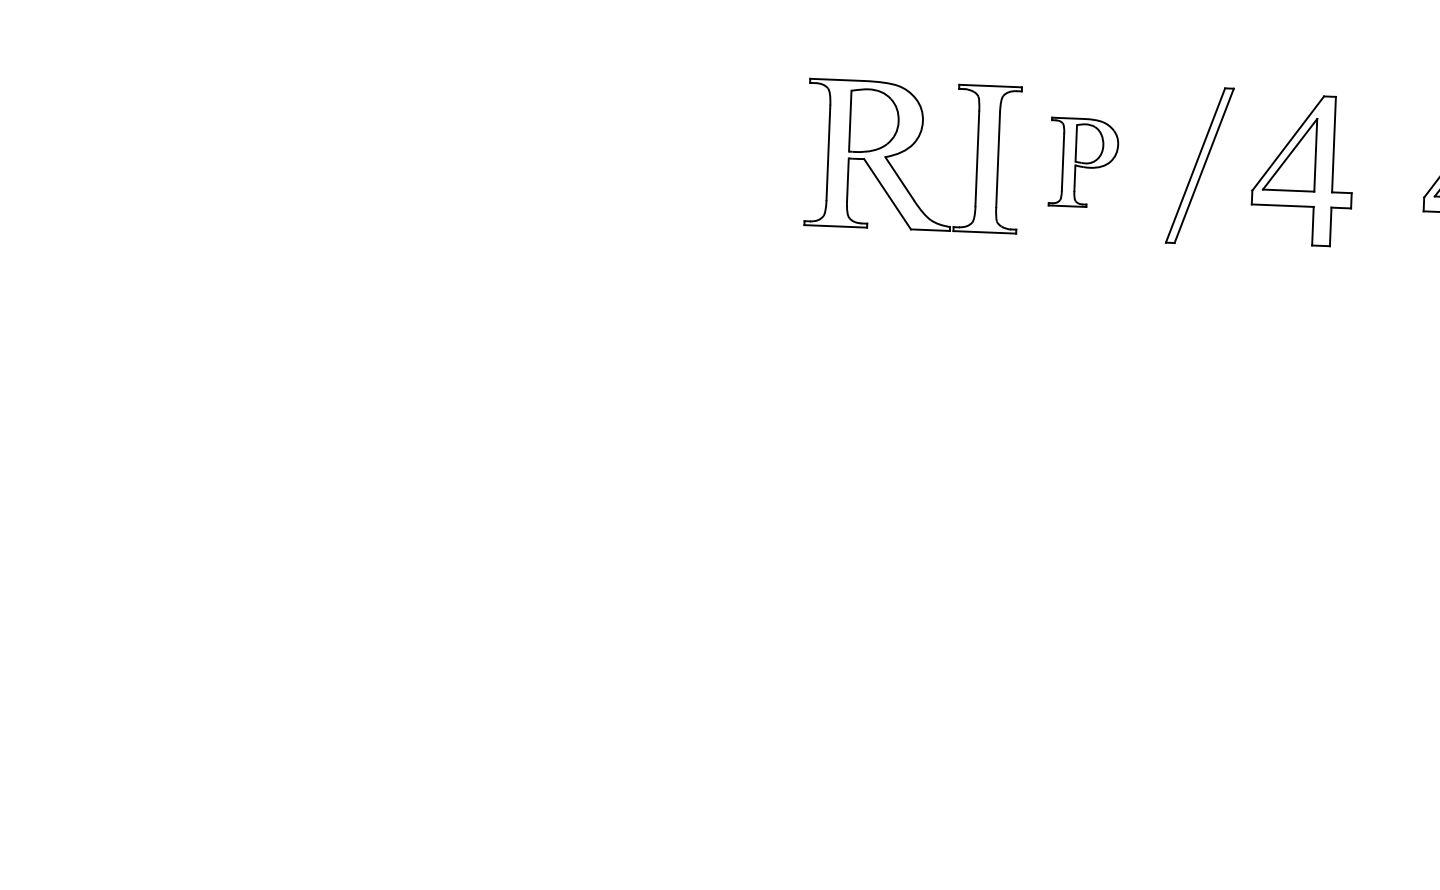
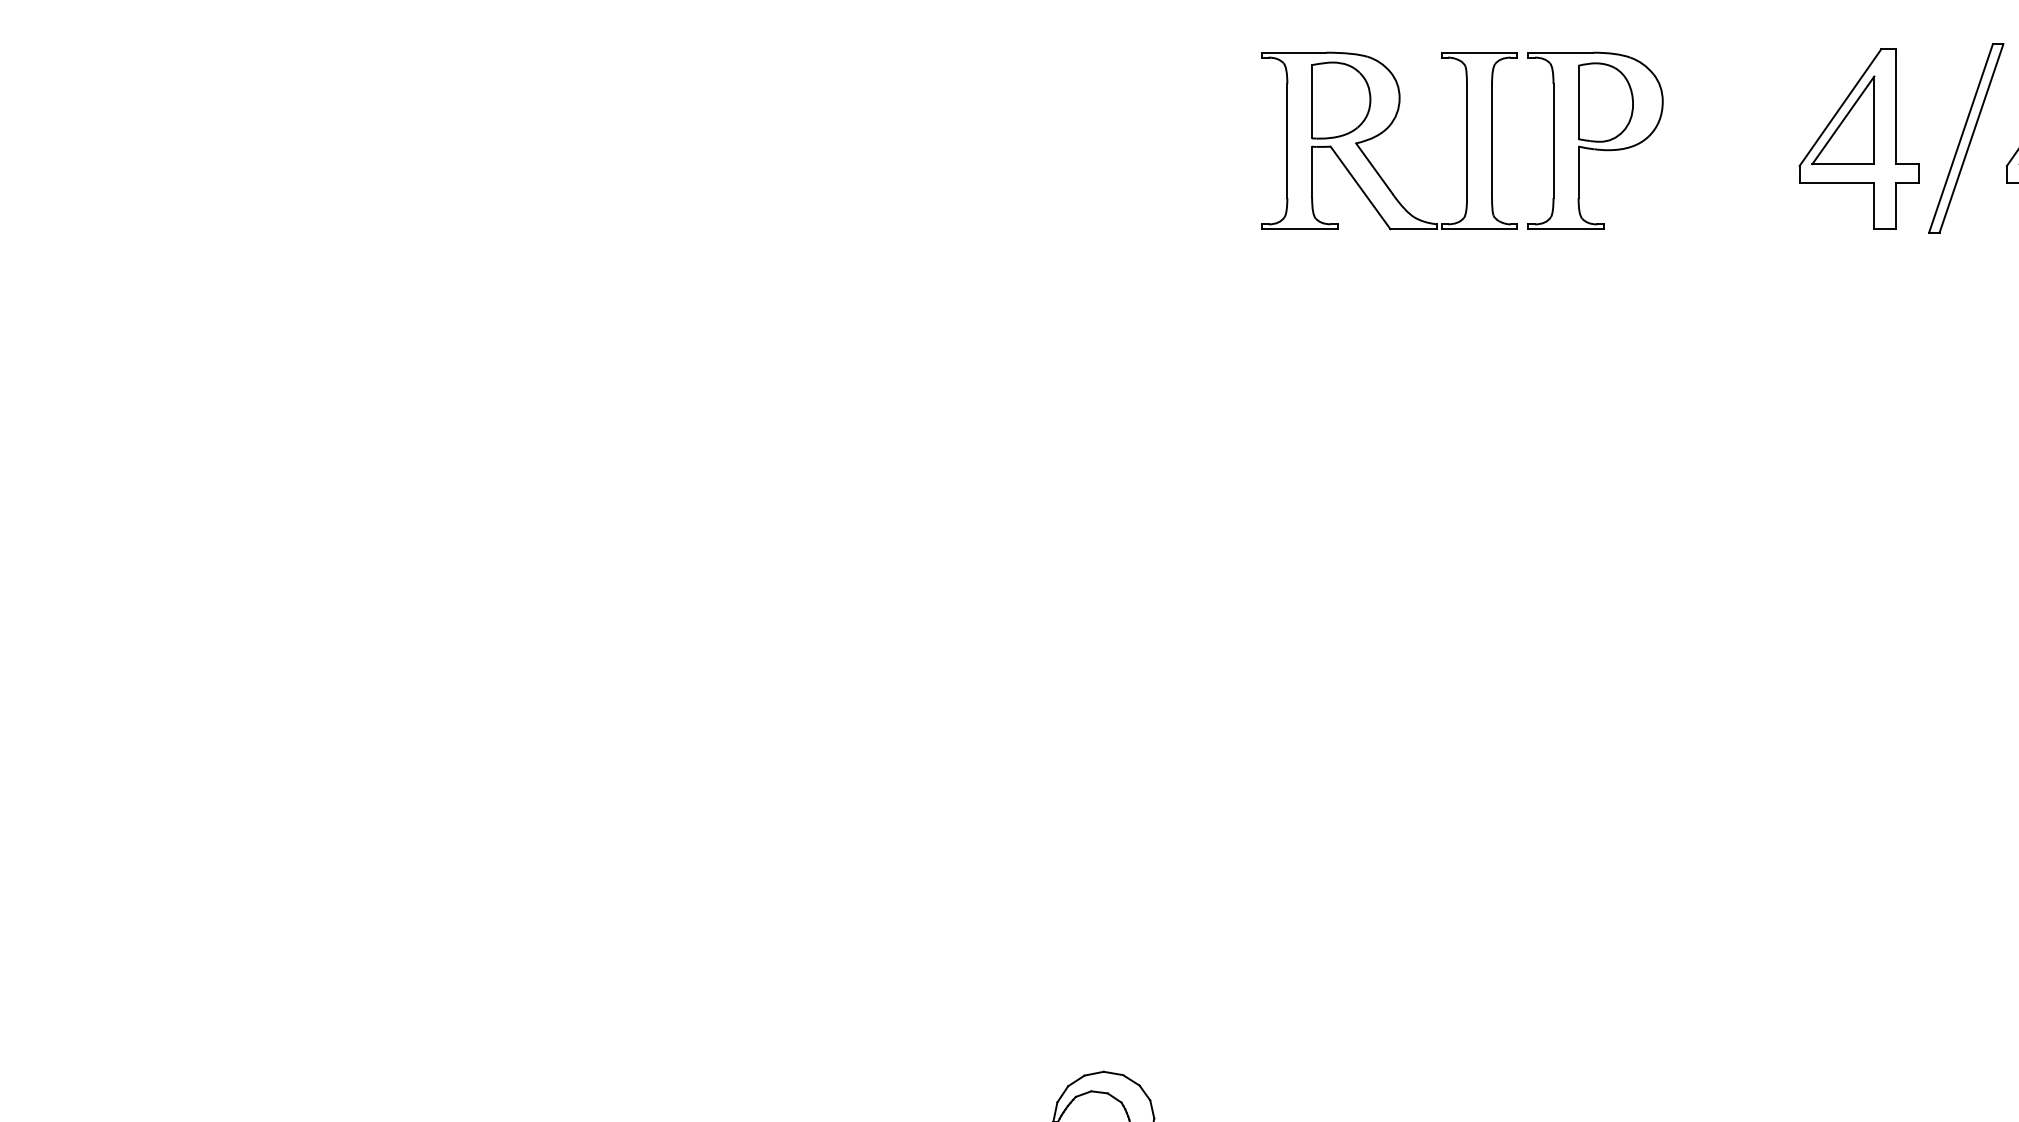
part: (1083, 162) -> (1595, 140), size x1.67
part: (1200, 165) -> (1966, 138), moved

